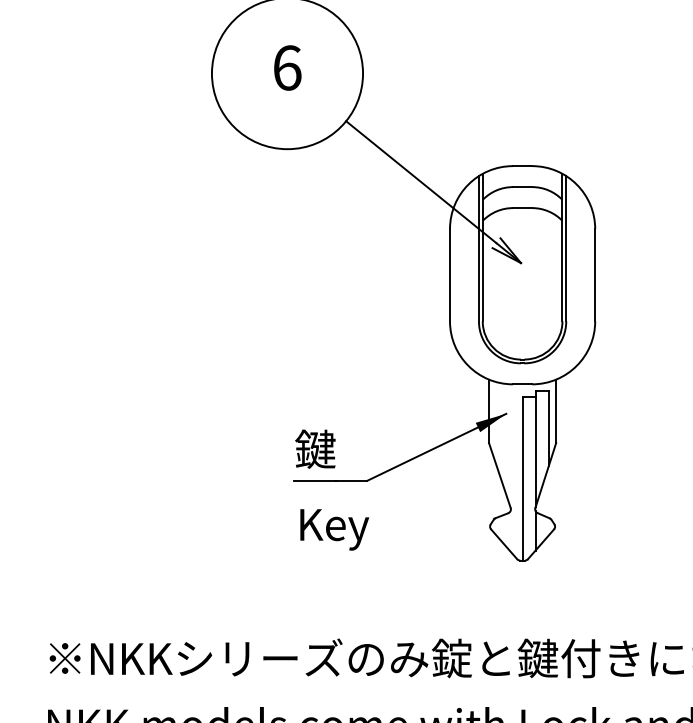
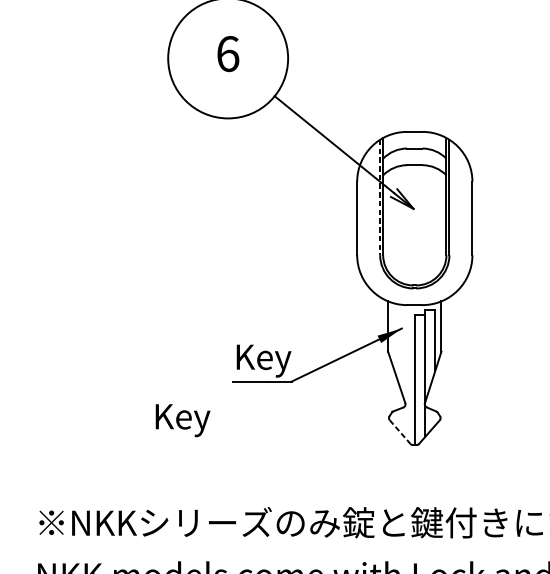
line: (478, 248) -> (379, 197), solid -> dashed
text: (331, 452) -> (263, 359), 鍵 -> Key
text: (334, 529) -> (182, 420), moved
line: (504, 544) -> (400, 432), solid -> dashed

